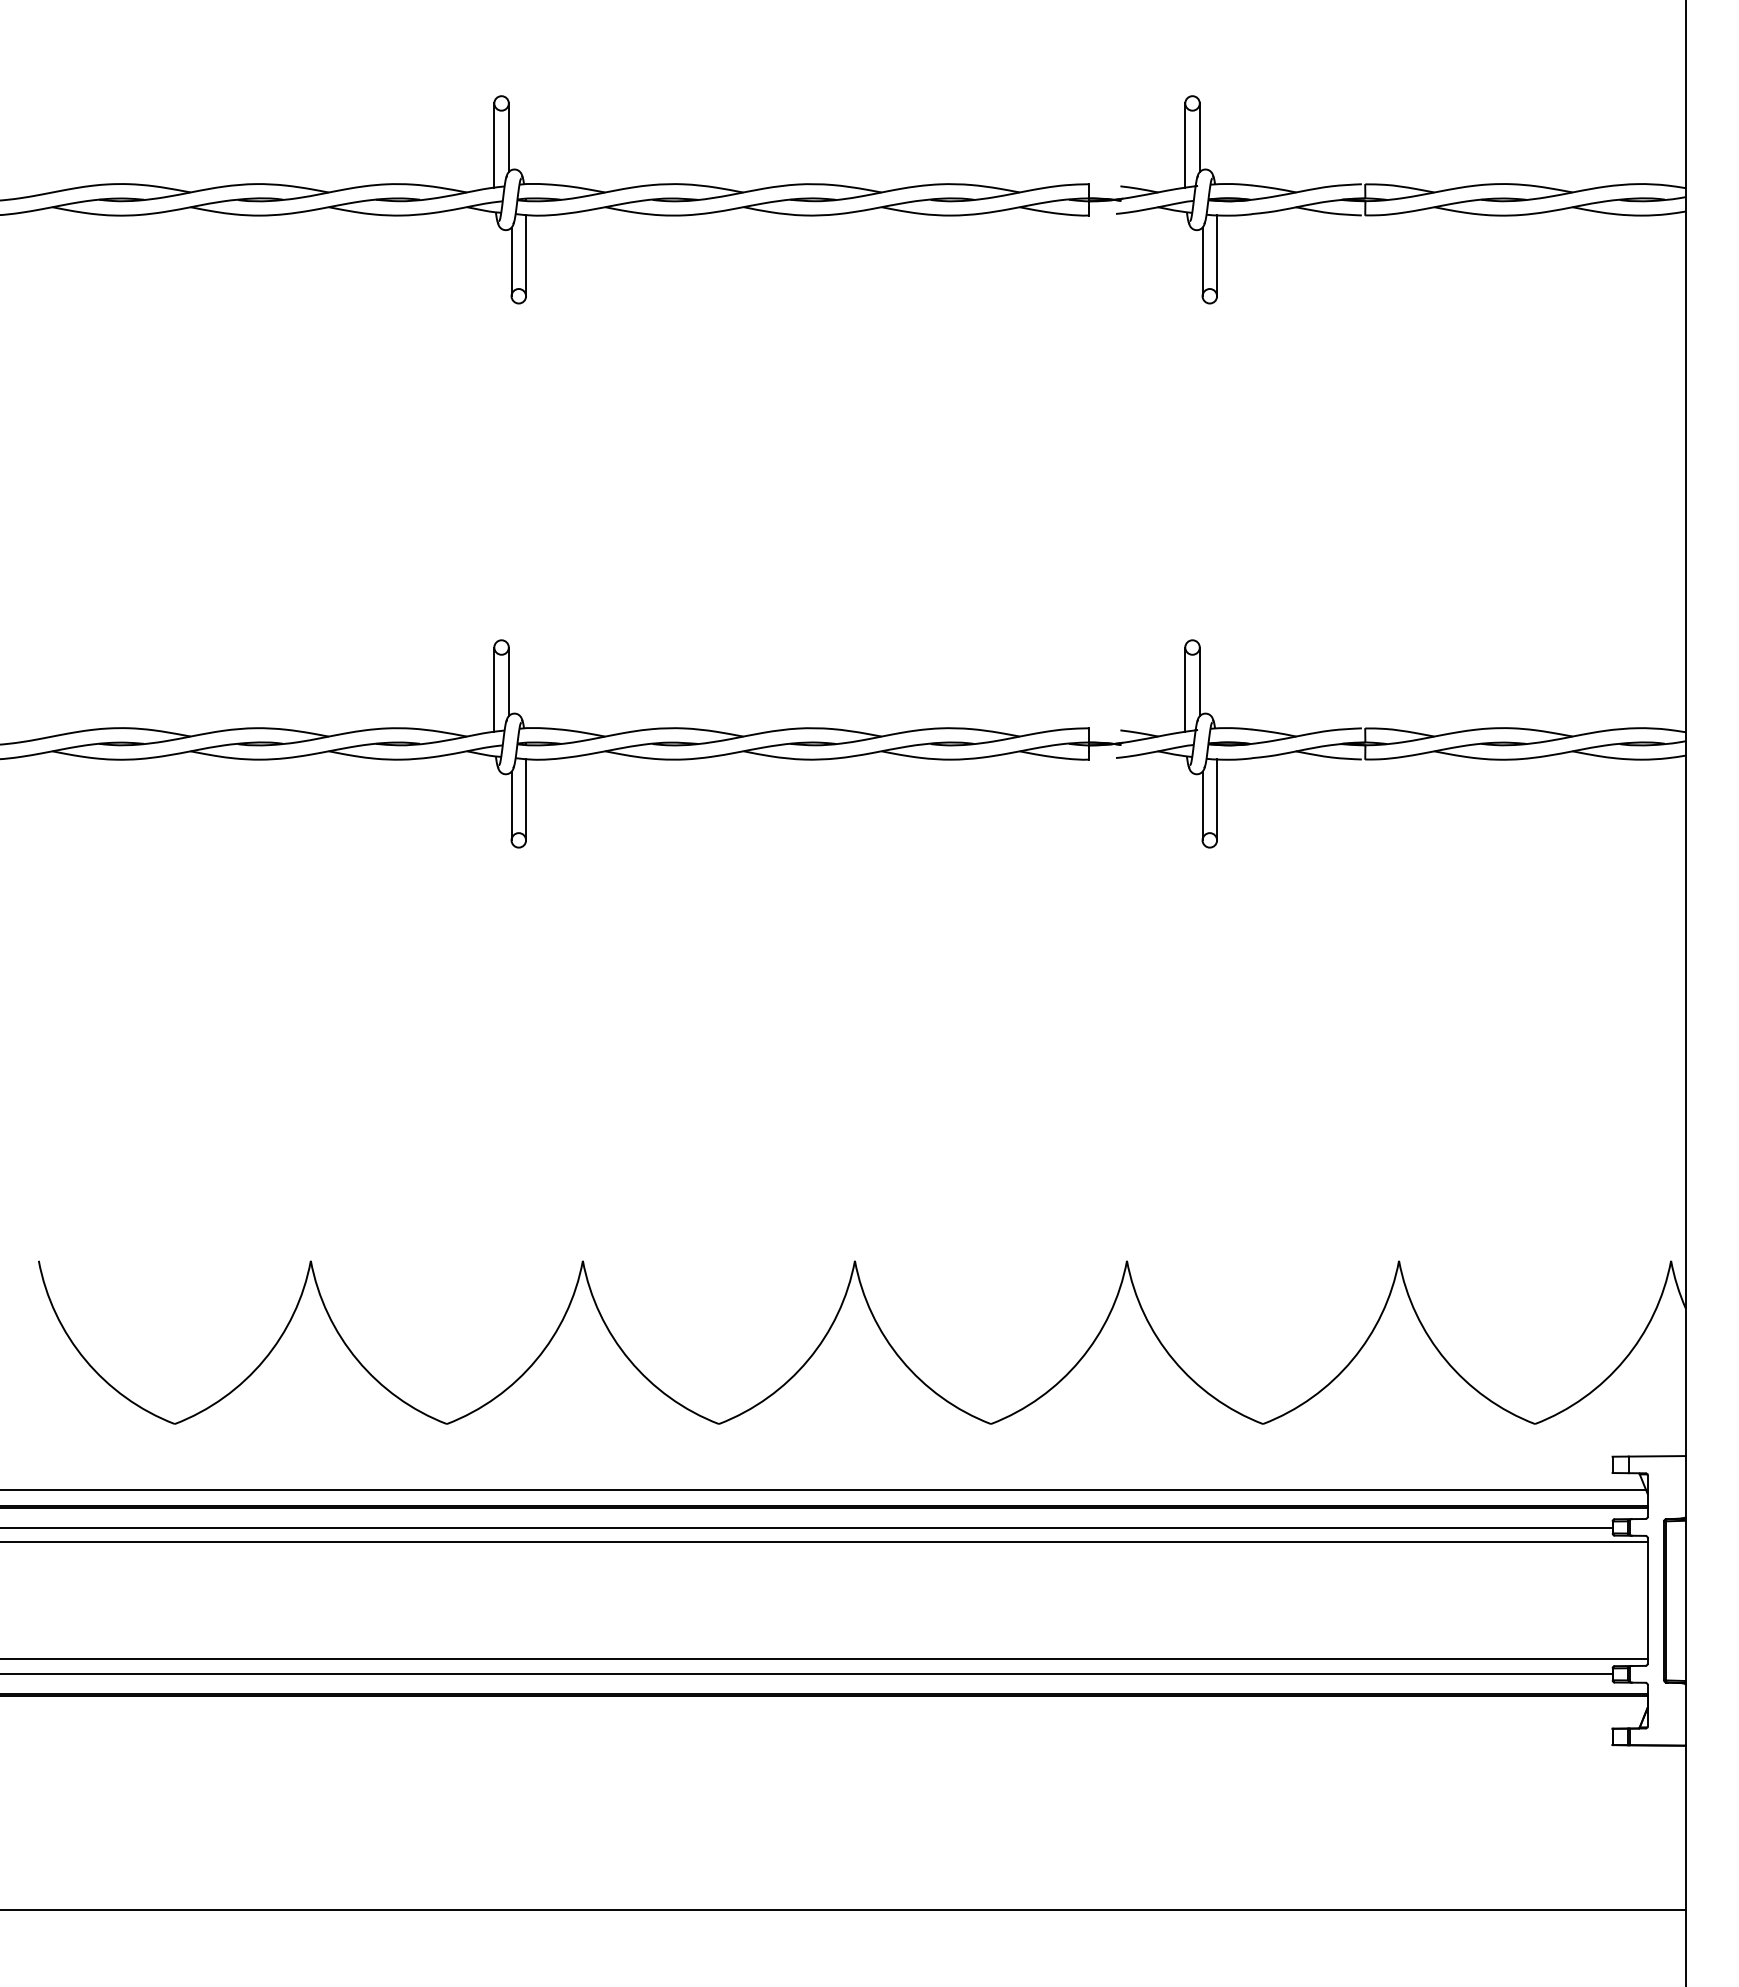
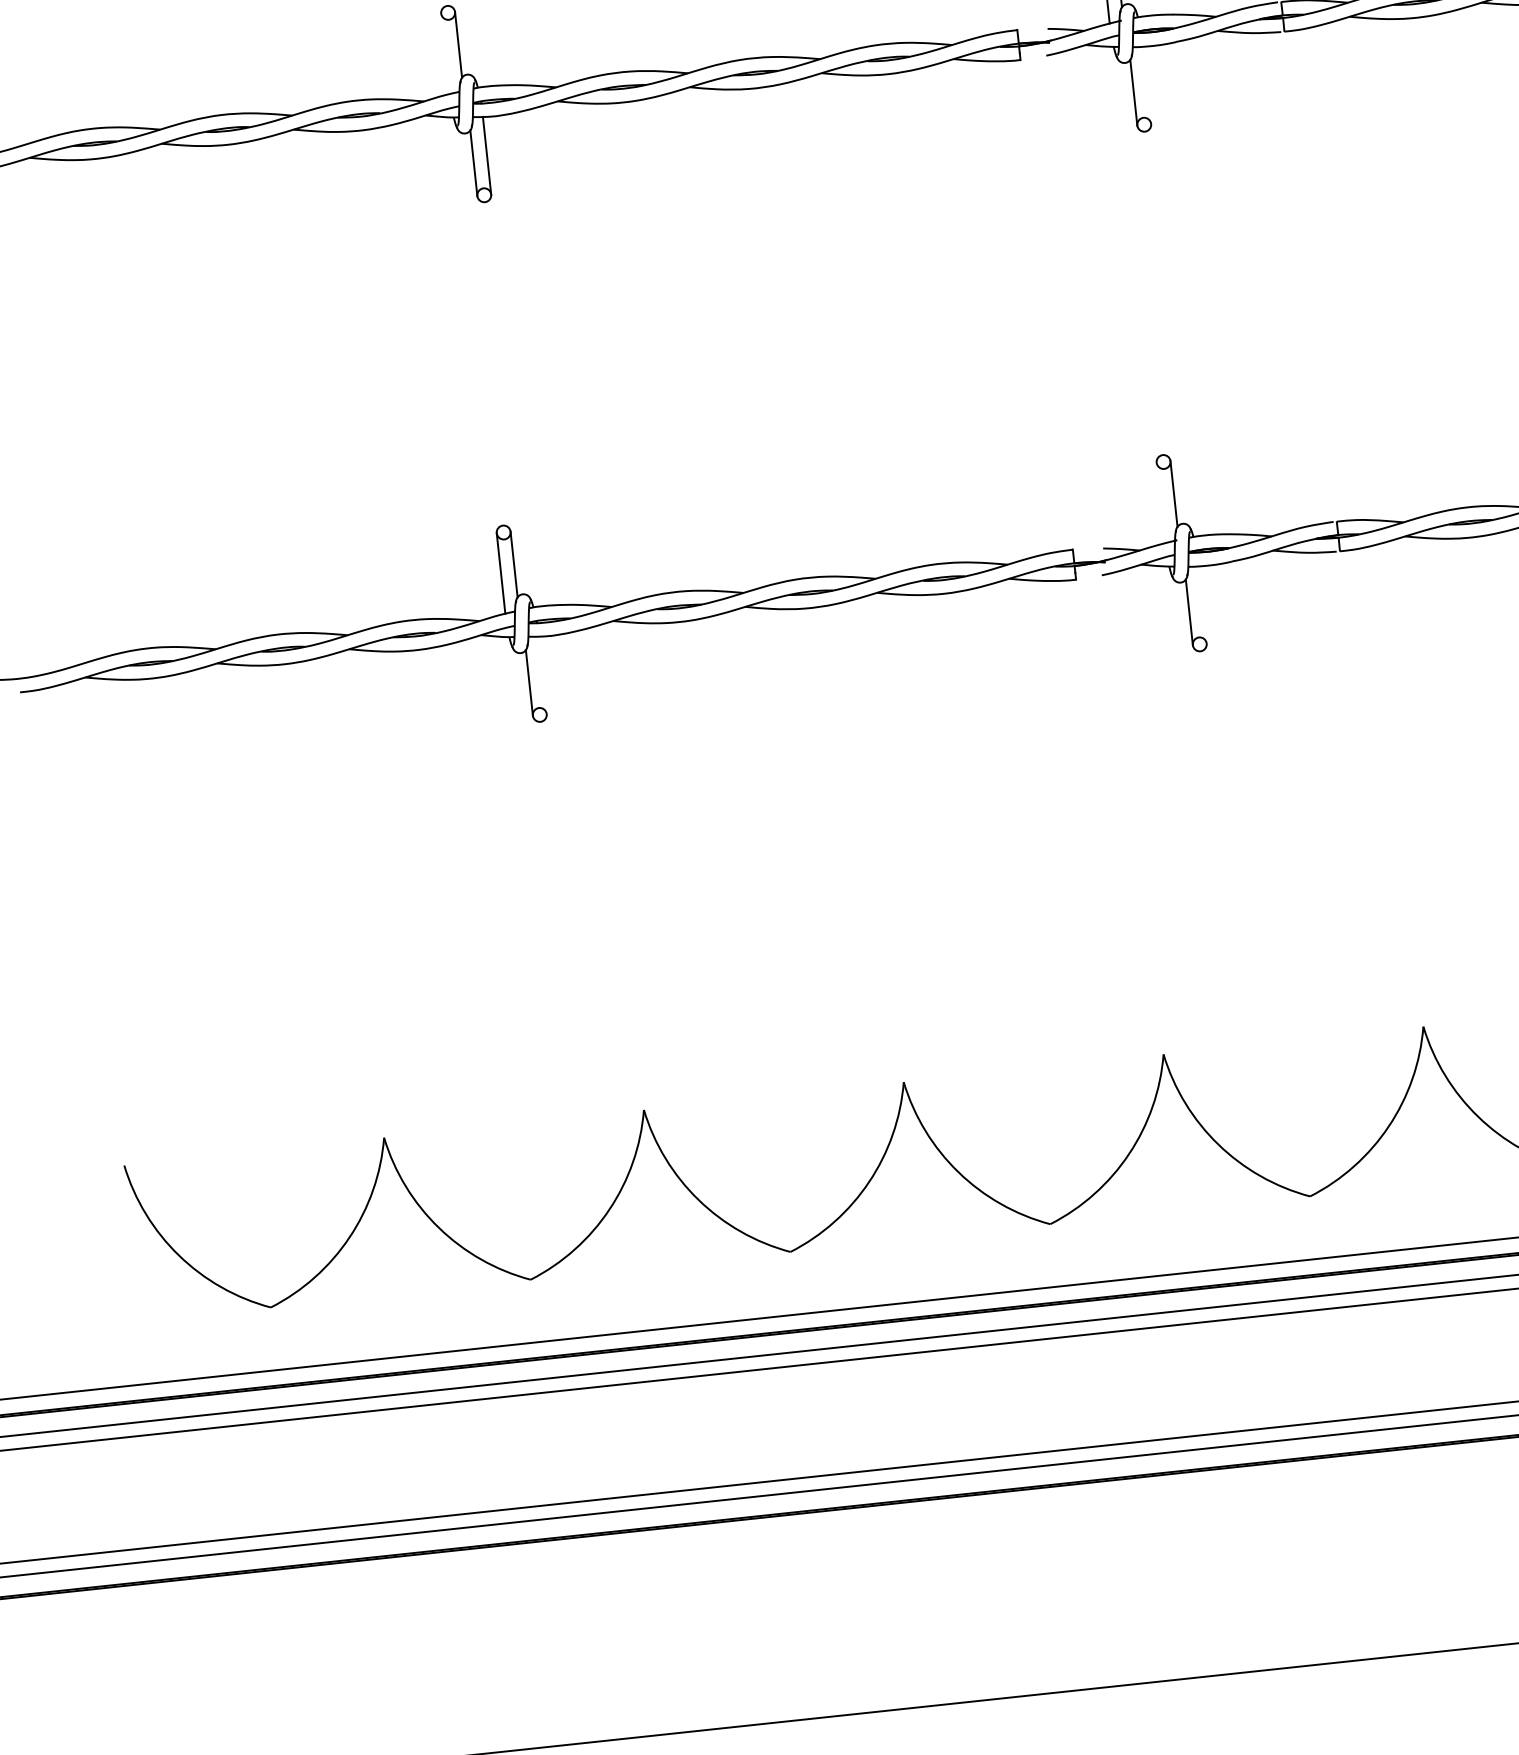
line: (494, 145) -> (445, 53), removed
line: (1217, 255) -> (1147, 85), removed
line: (1185, 689) -> (1161, 502), removed
line: (526, 799) -> (542, 675), removed
line: (1217, 799) -> (1202, 604), removed

